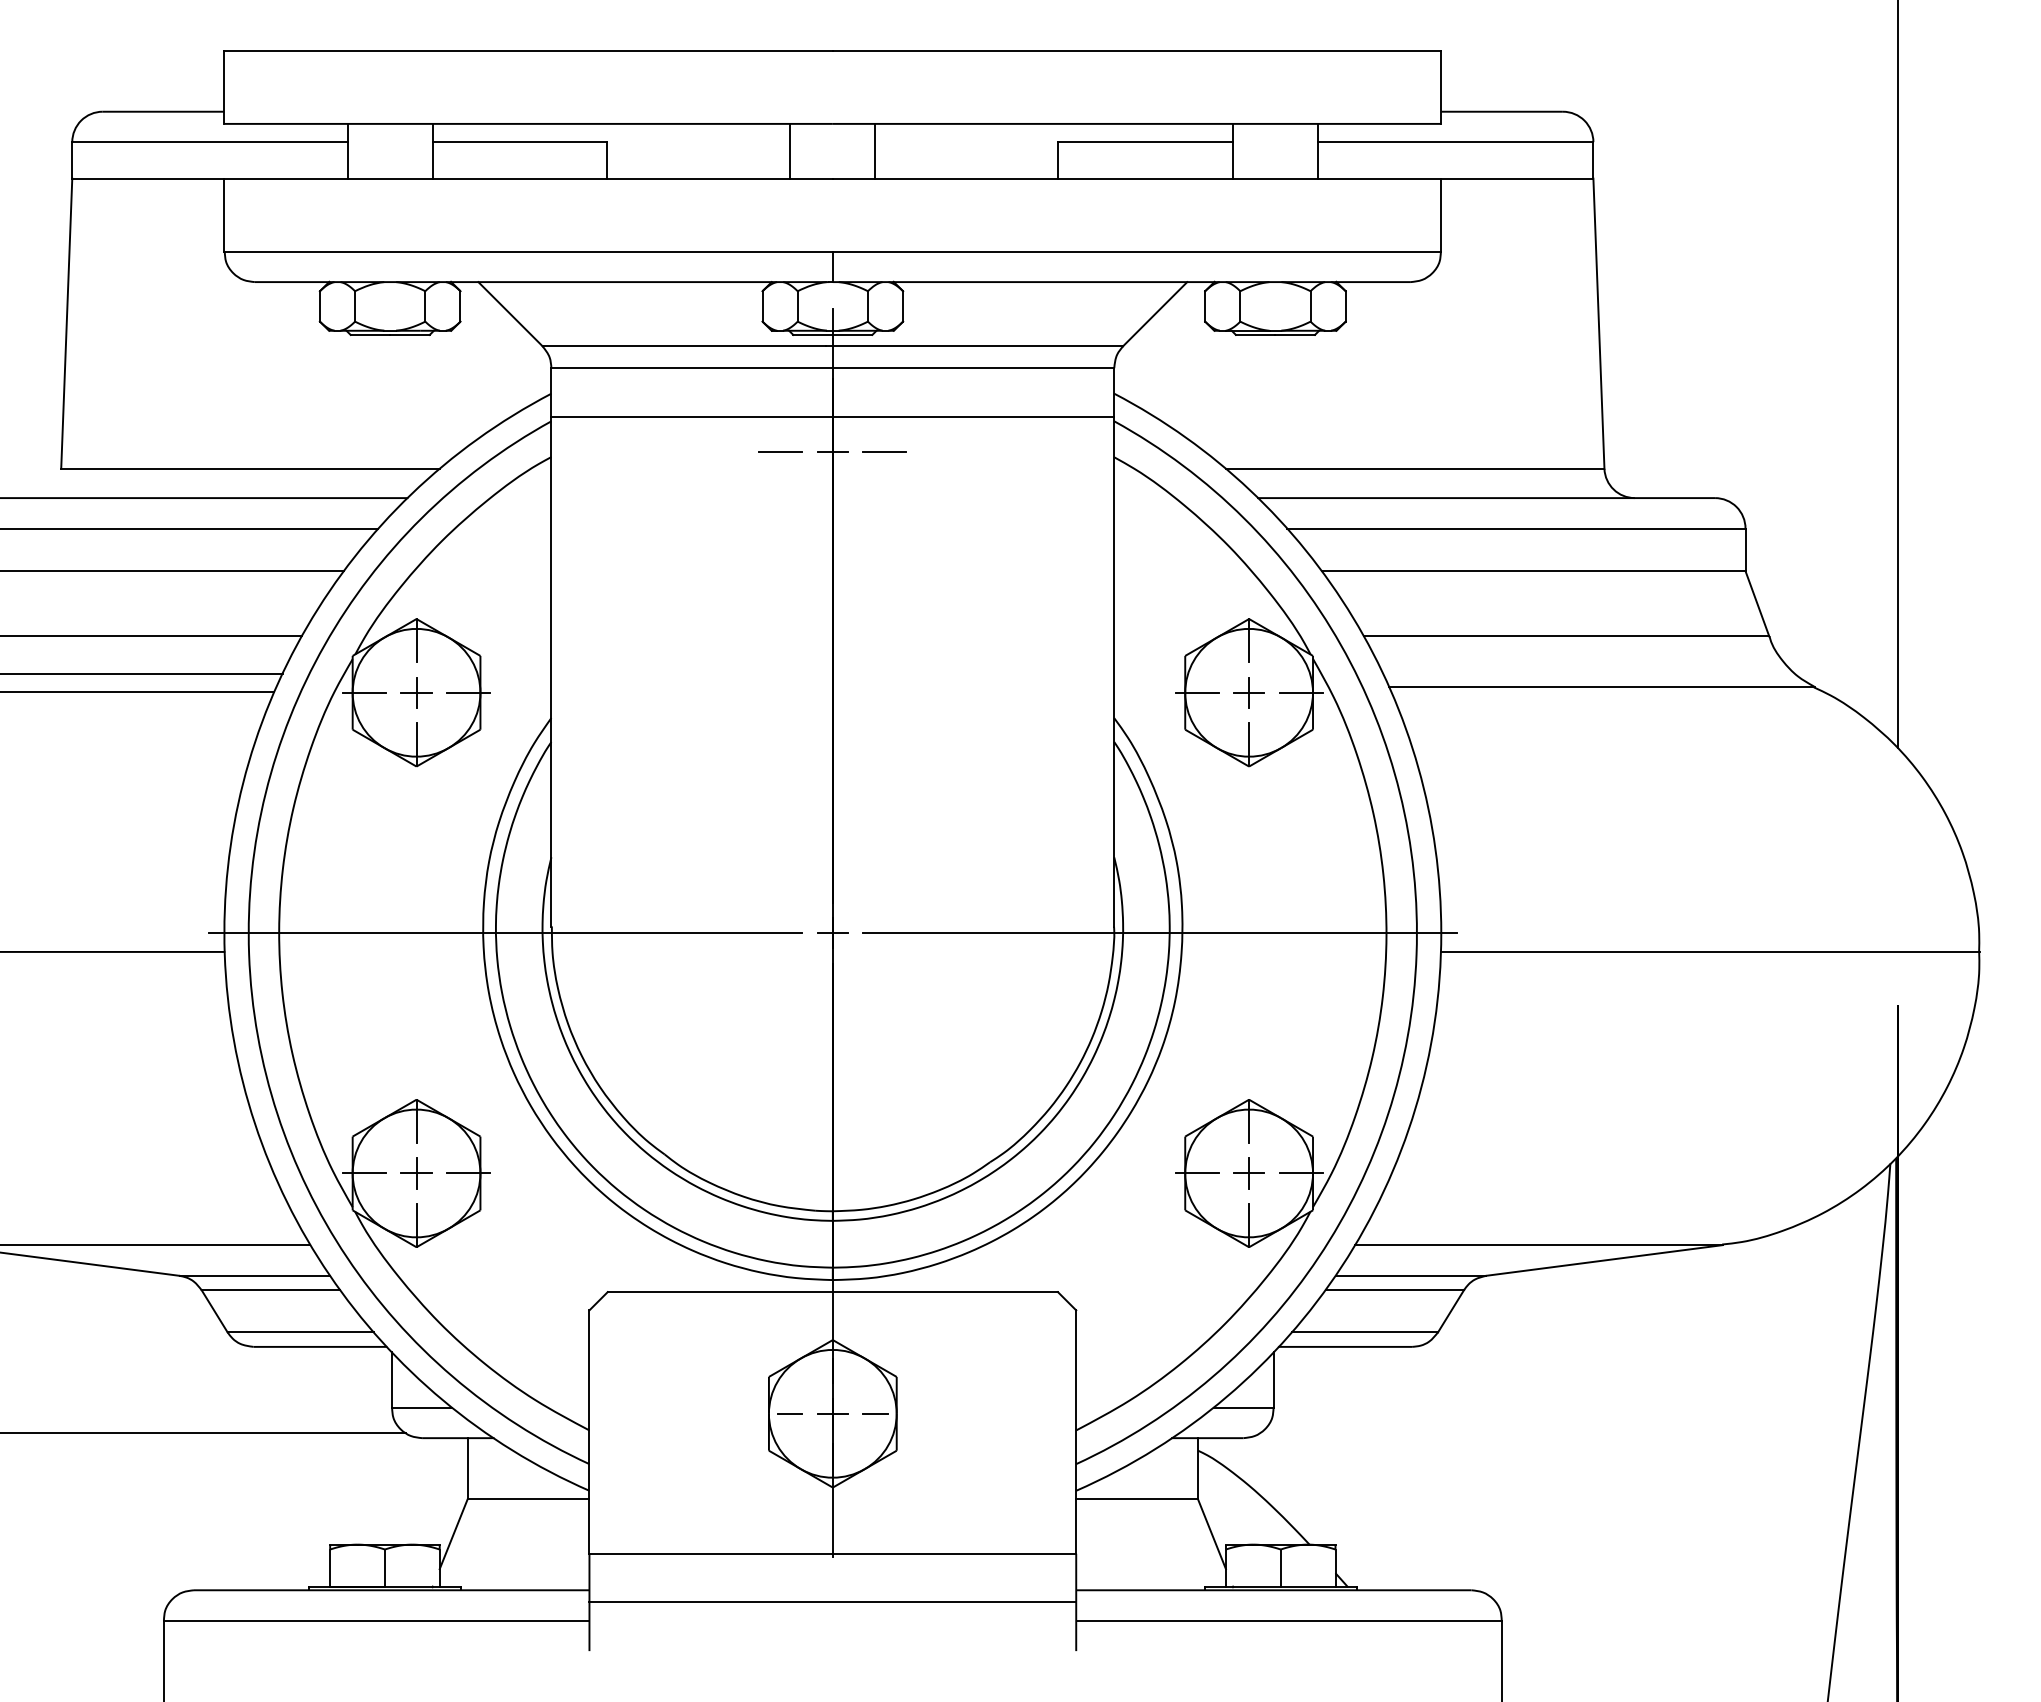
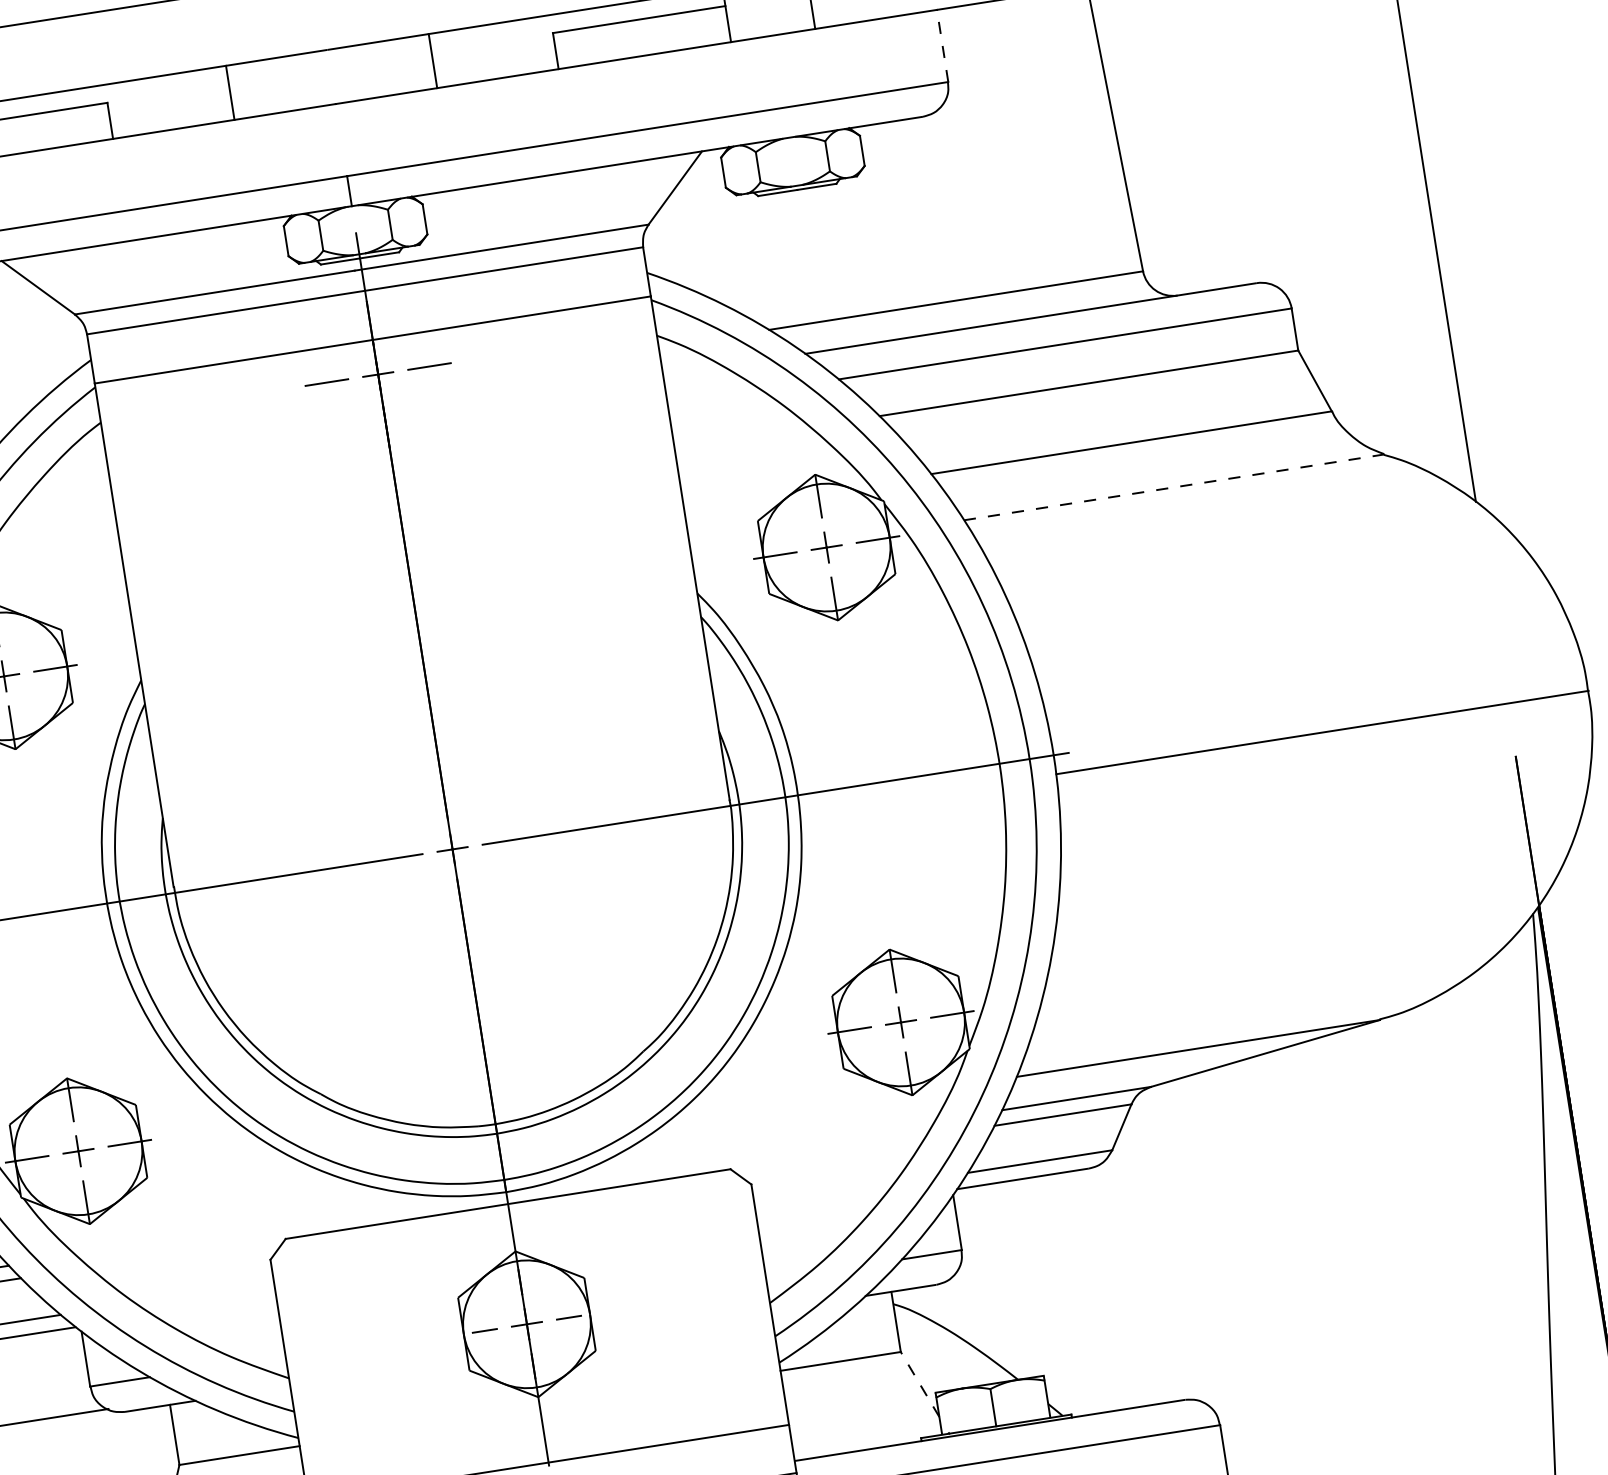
line: (790, 150) -> (230, 92), moved
line: (875, 150) -> (432, 60), moved
line: (1441, 215) -> (942, 46), solid -> dashed
line: (1602, 687) -> (1174, 487), solid -> dashed
line: (1211, 1534) -> (919, 1384), solid -> dashed

